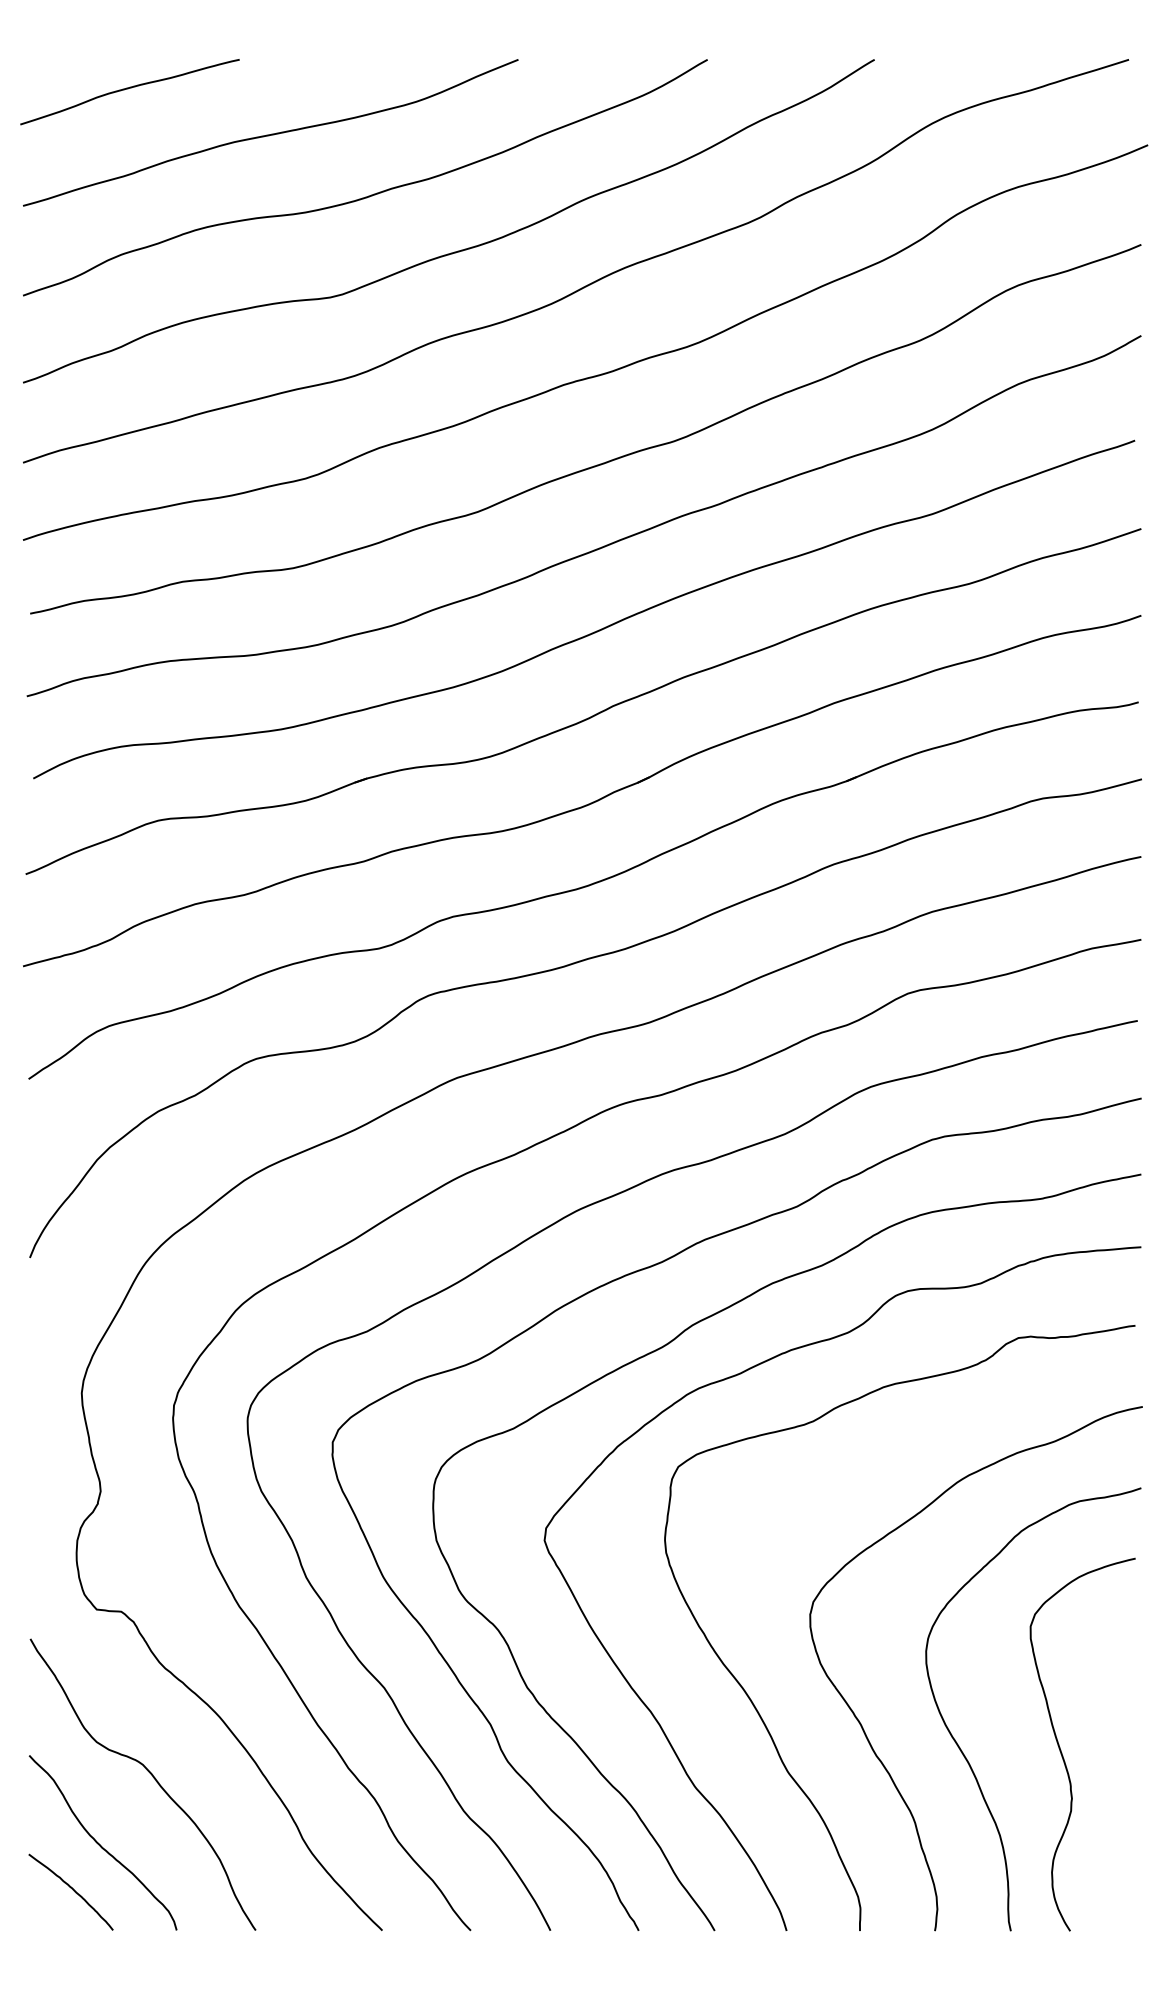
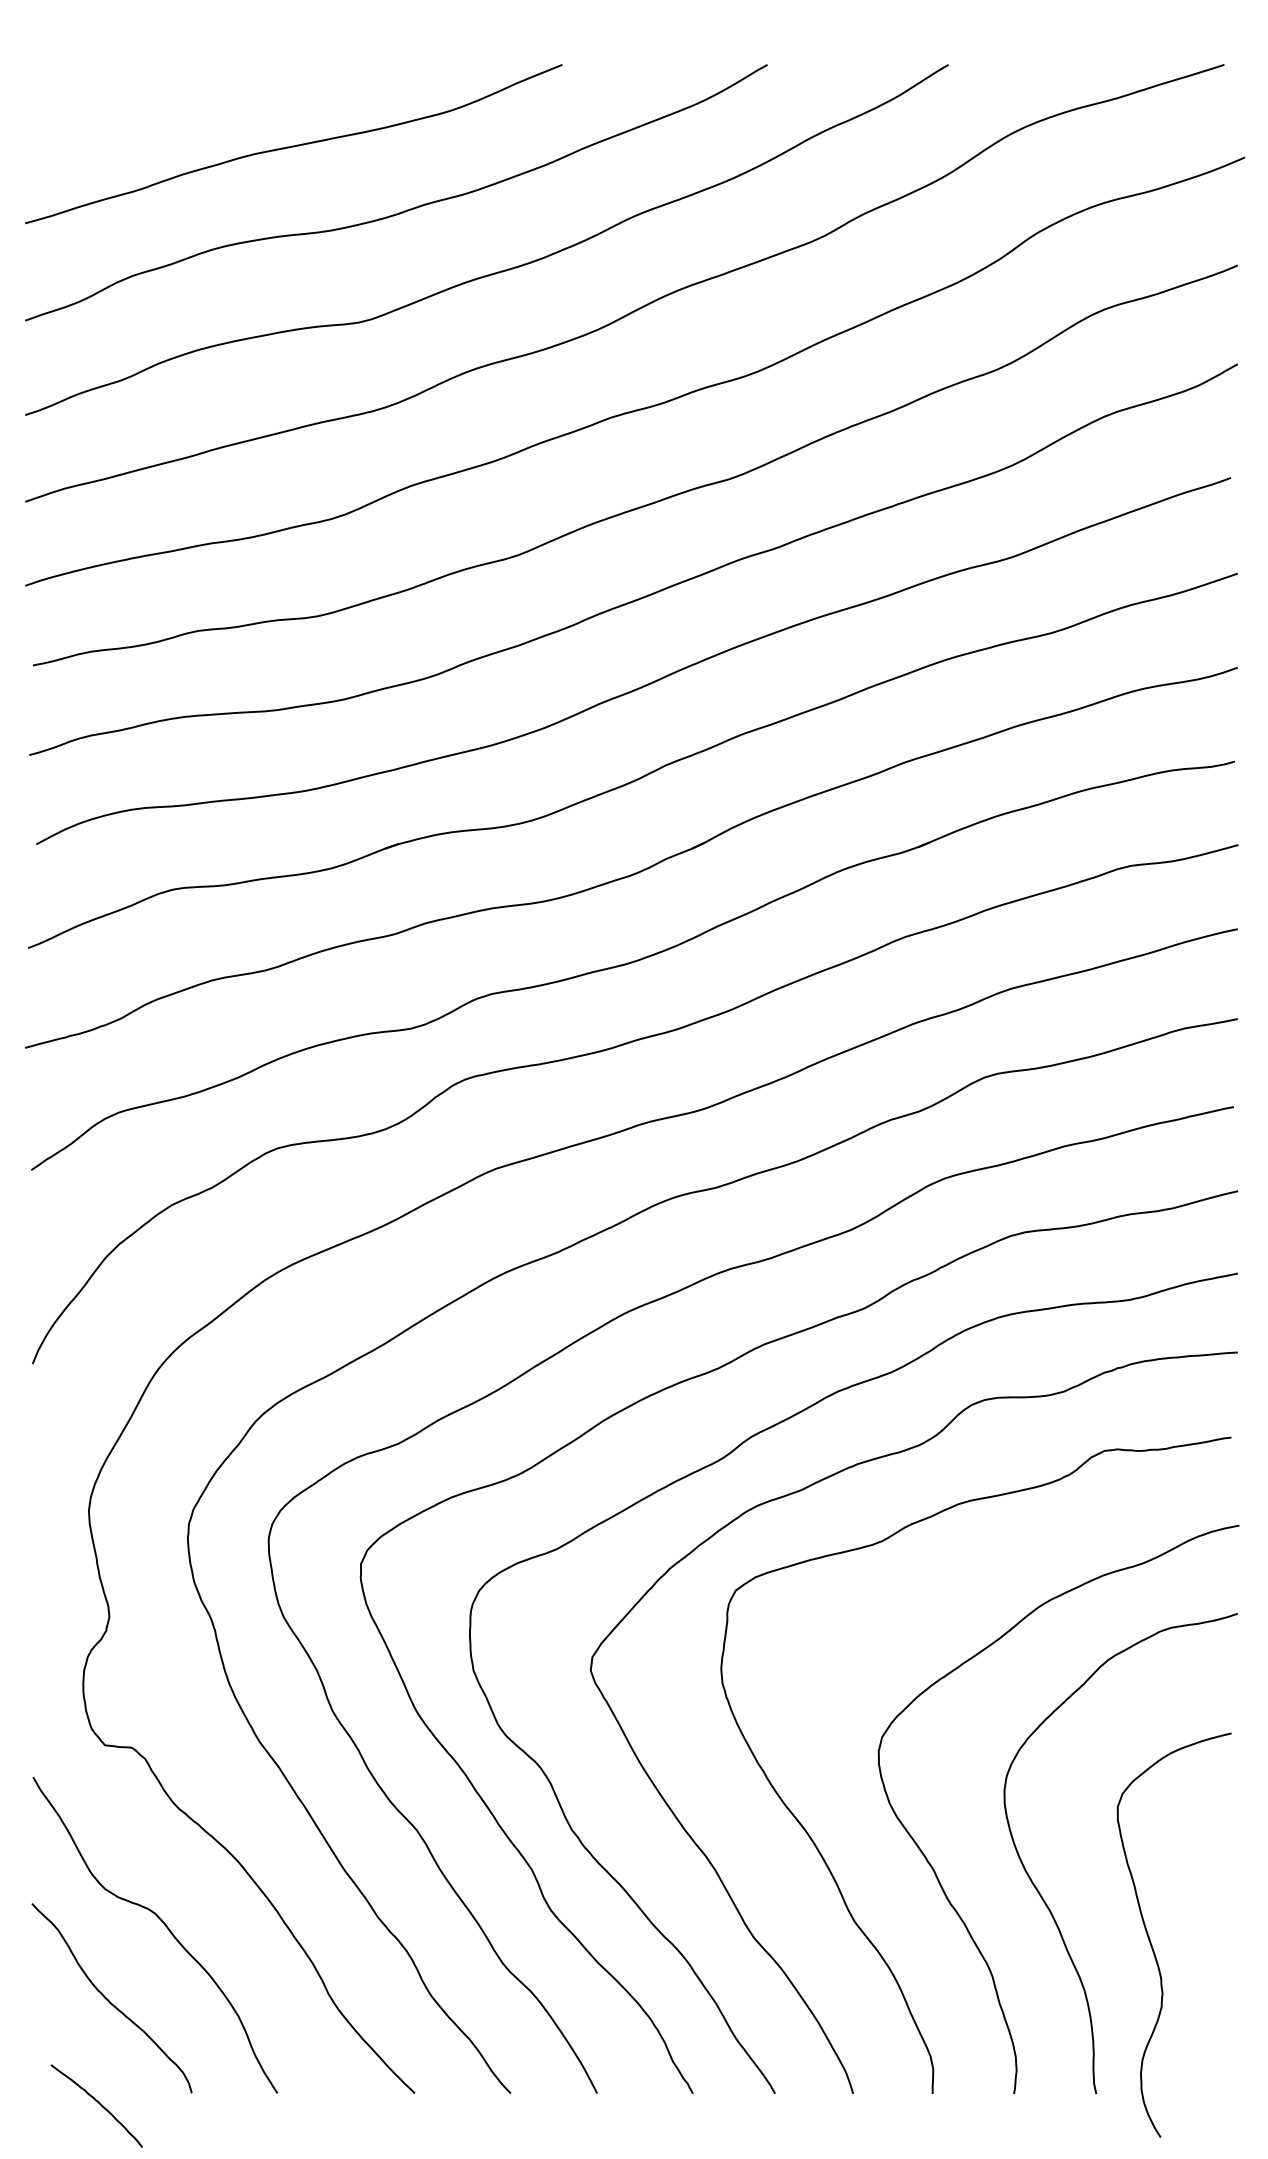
curve: (128, 89) -> (139, 97), removed
curve: (1062, 1752) -> (1152, 1943), moved
curve: (72, 1890) -> (98, 2104), moved

